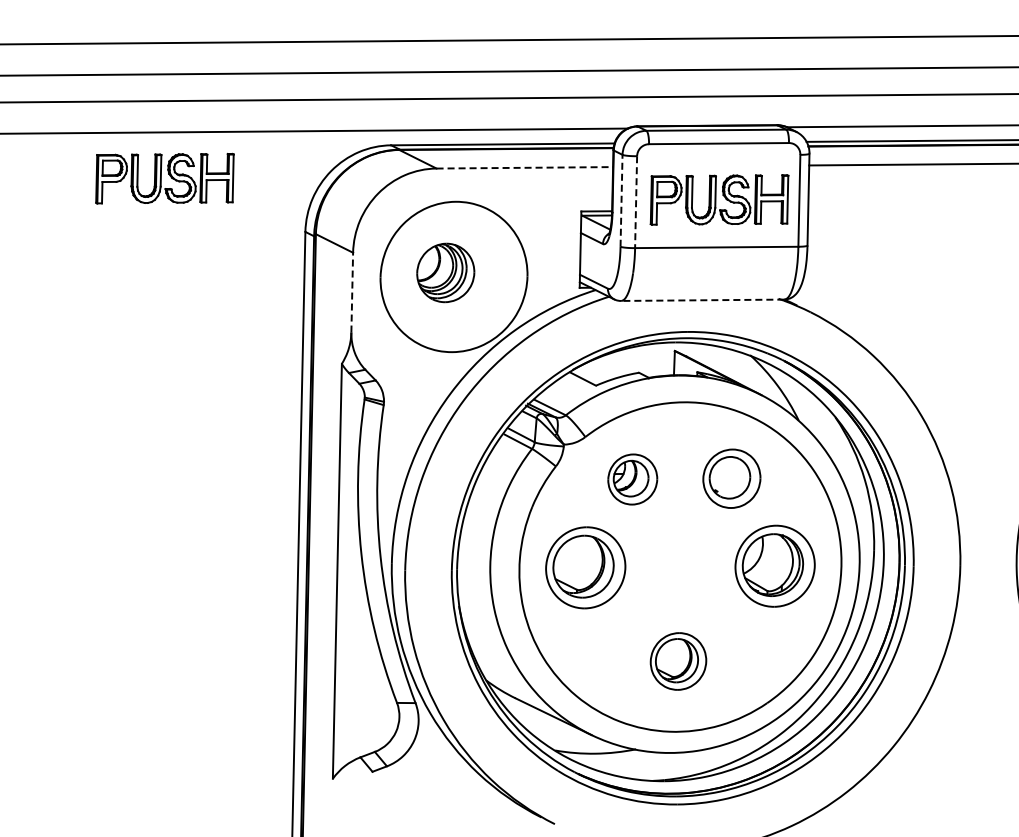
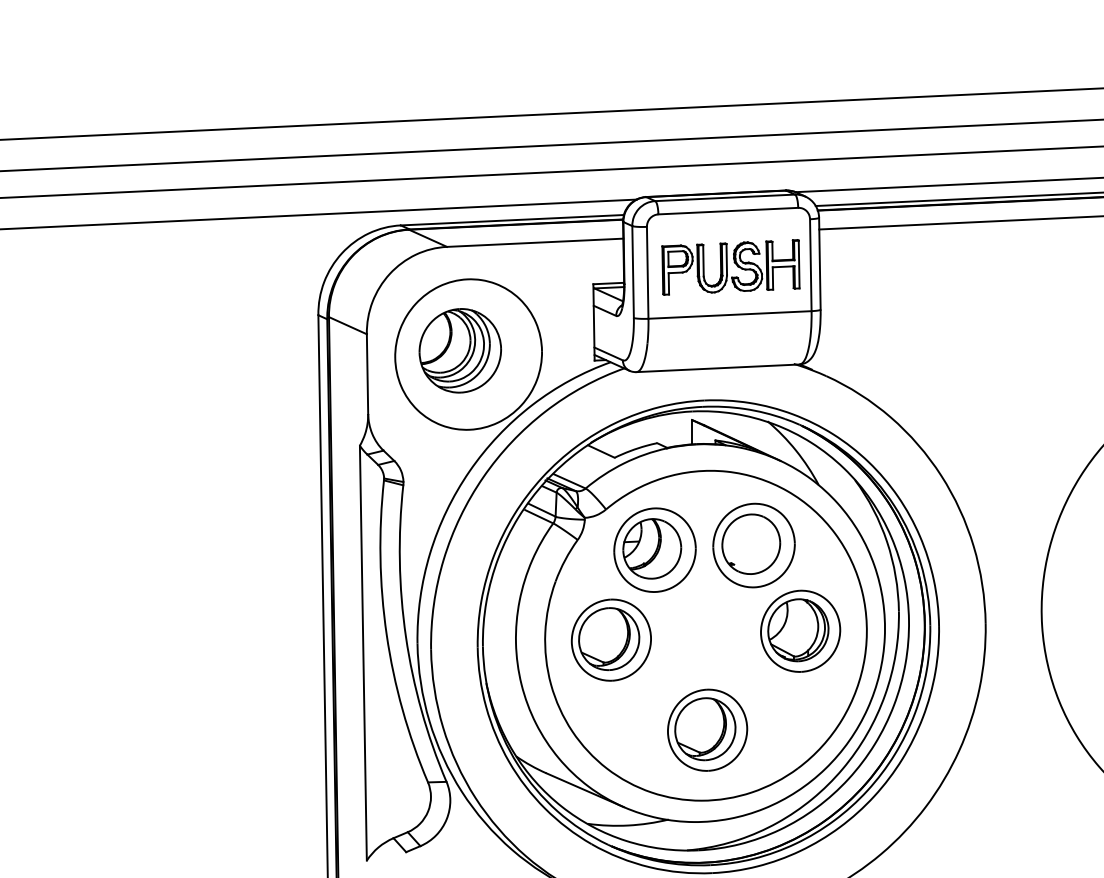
line: (525, 167) -> (535, 242), dashed -> solid
part: (164, 178) -> (175, 267), removed
line: (621, 201) -> (633, 272), dashed -> solid
line: (635, 201) -> (647, 272), dashed -> solid
part: (445, 272) -> (459, 350), size x1.43
line: (352, 293) -> (367, 374), dashed -> solid
line: (703, 300) -> (718, 368), dashed -> solid
part: (632, 478) -> (654, 549), size x1.67
part: (731, 478) -> (753, 545), size x1.43
part: (678, 660) -> (707, 729), size x1.43

